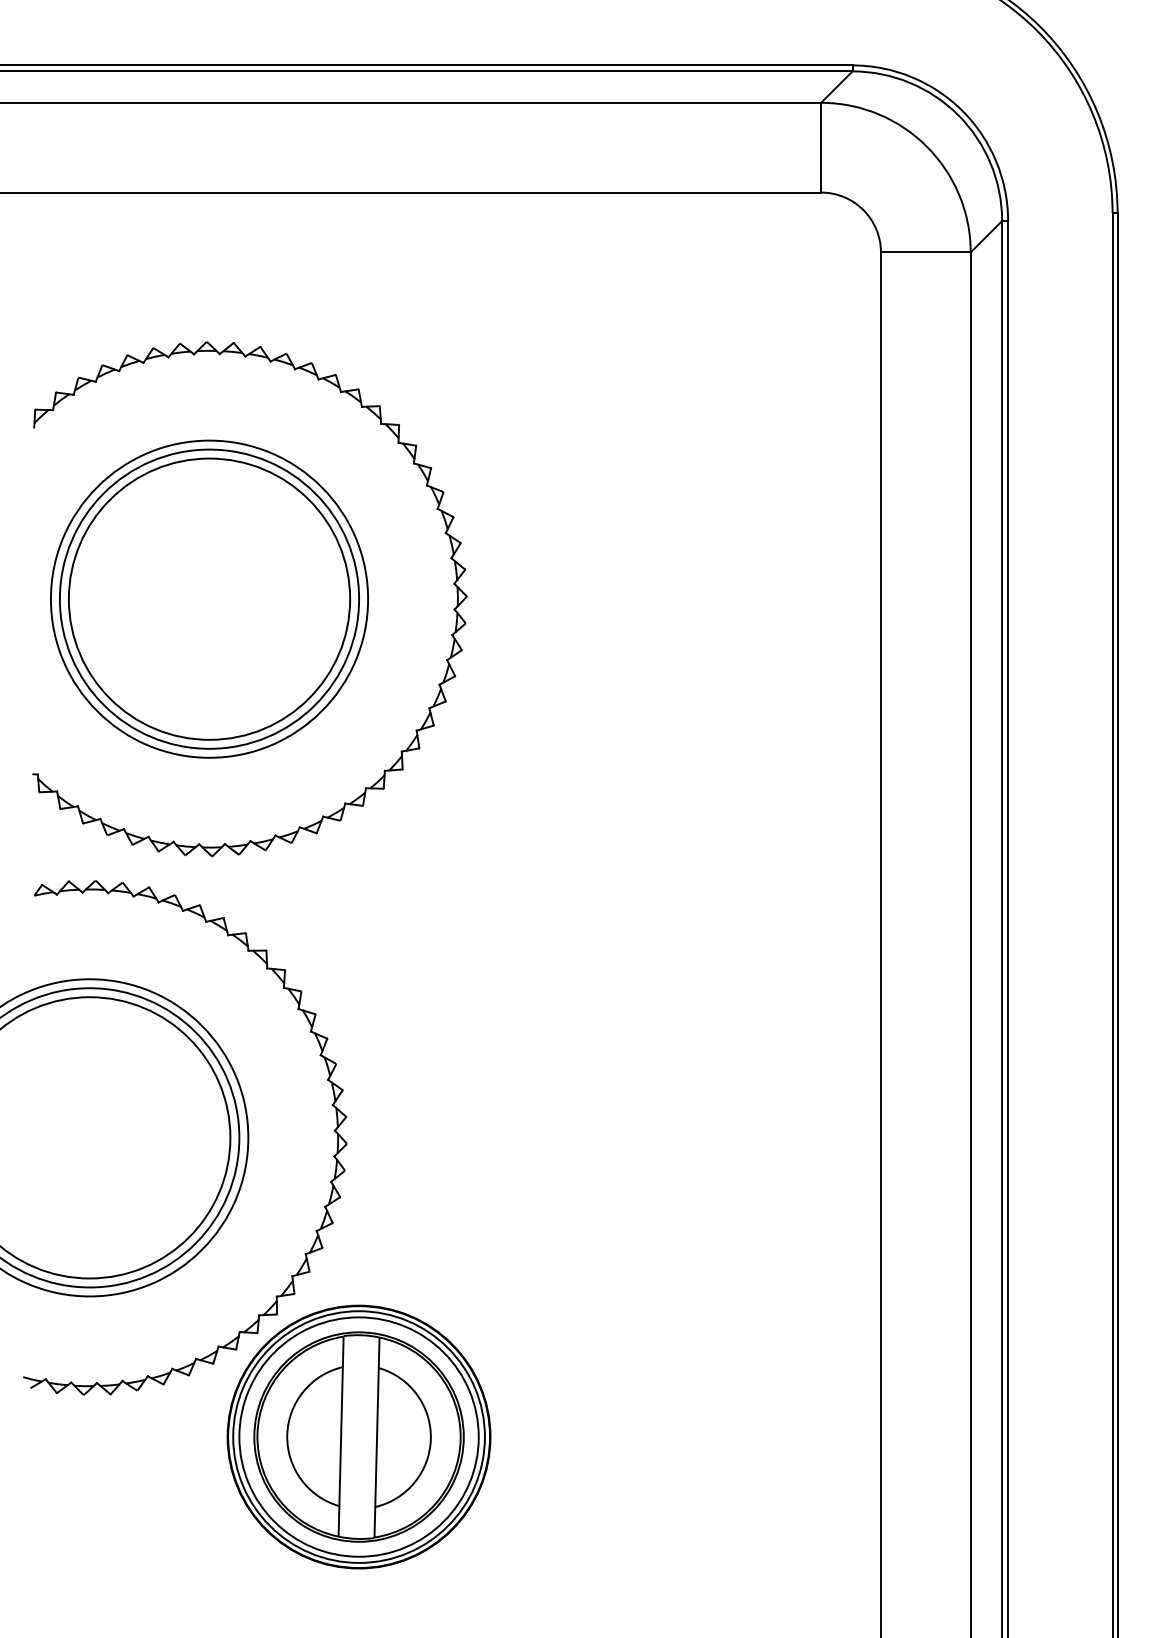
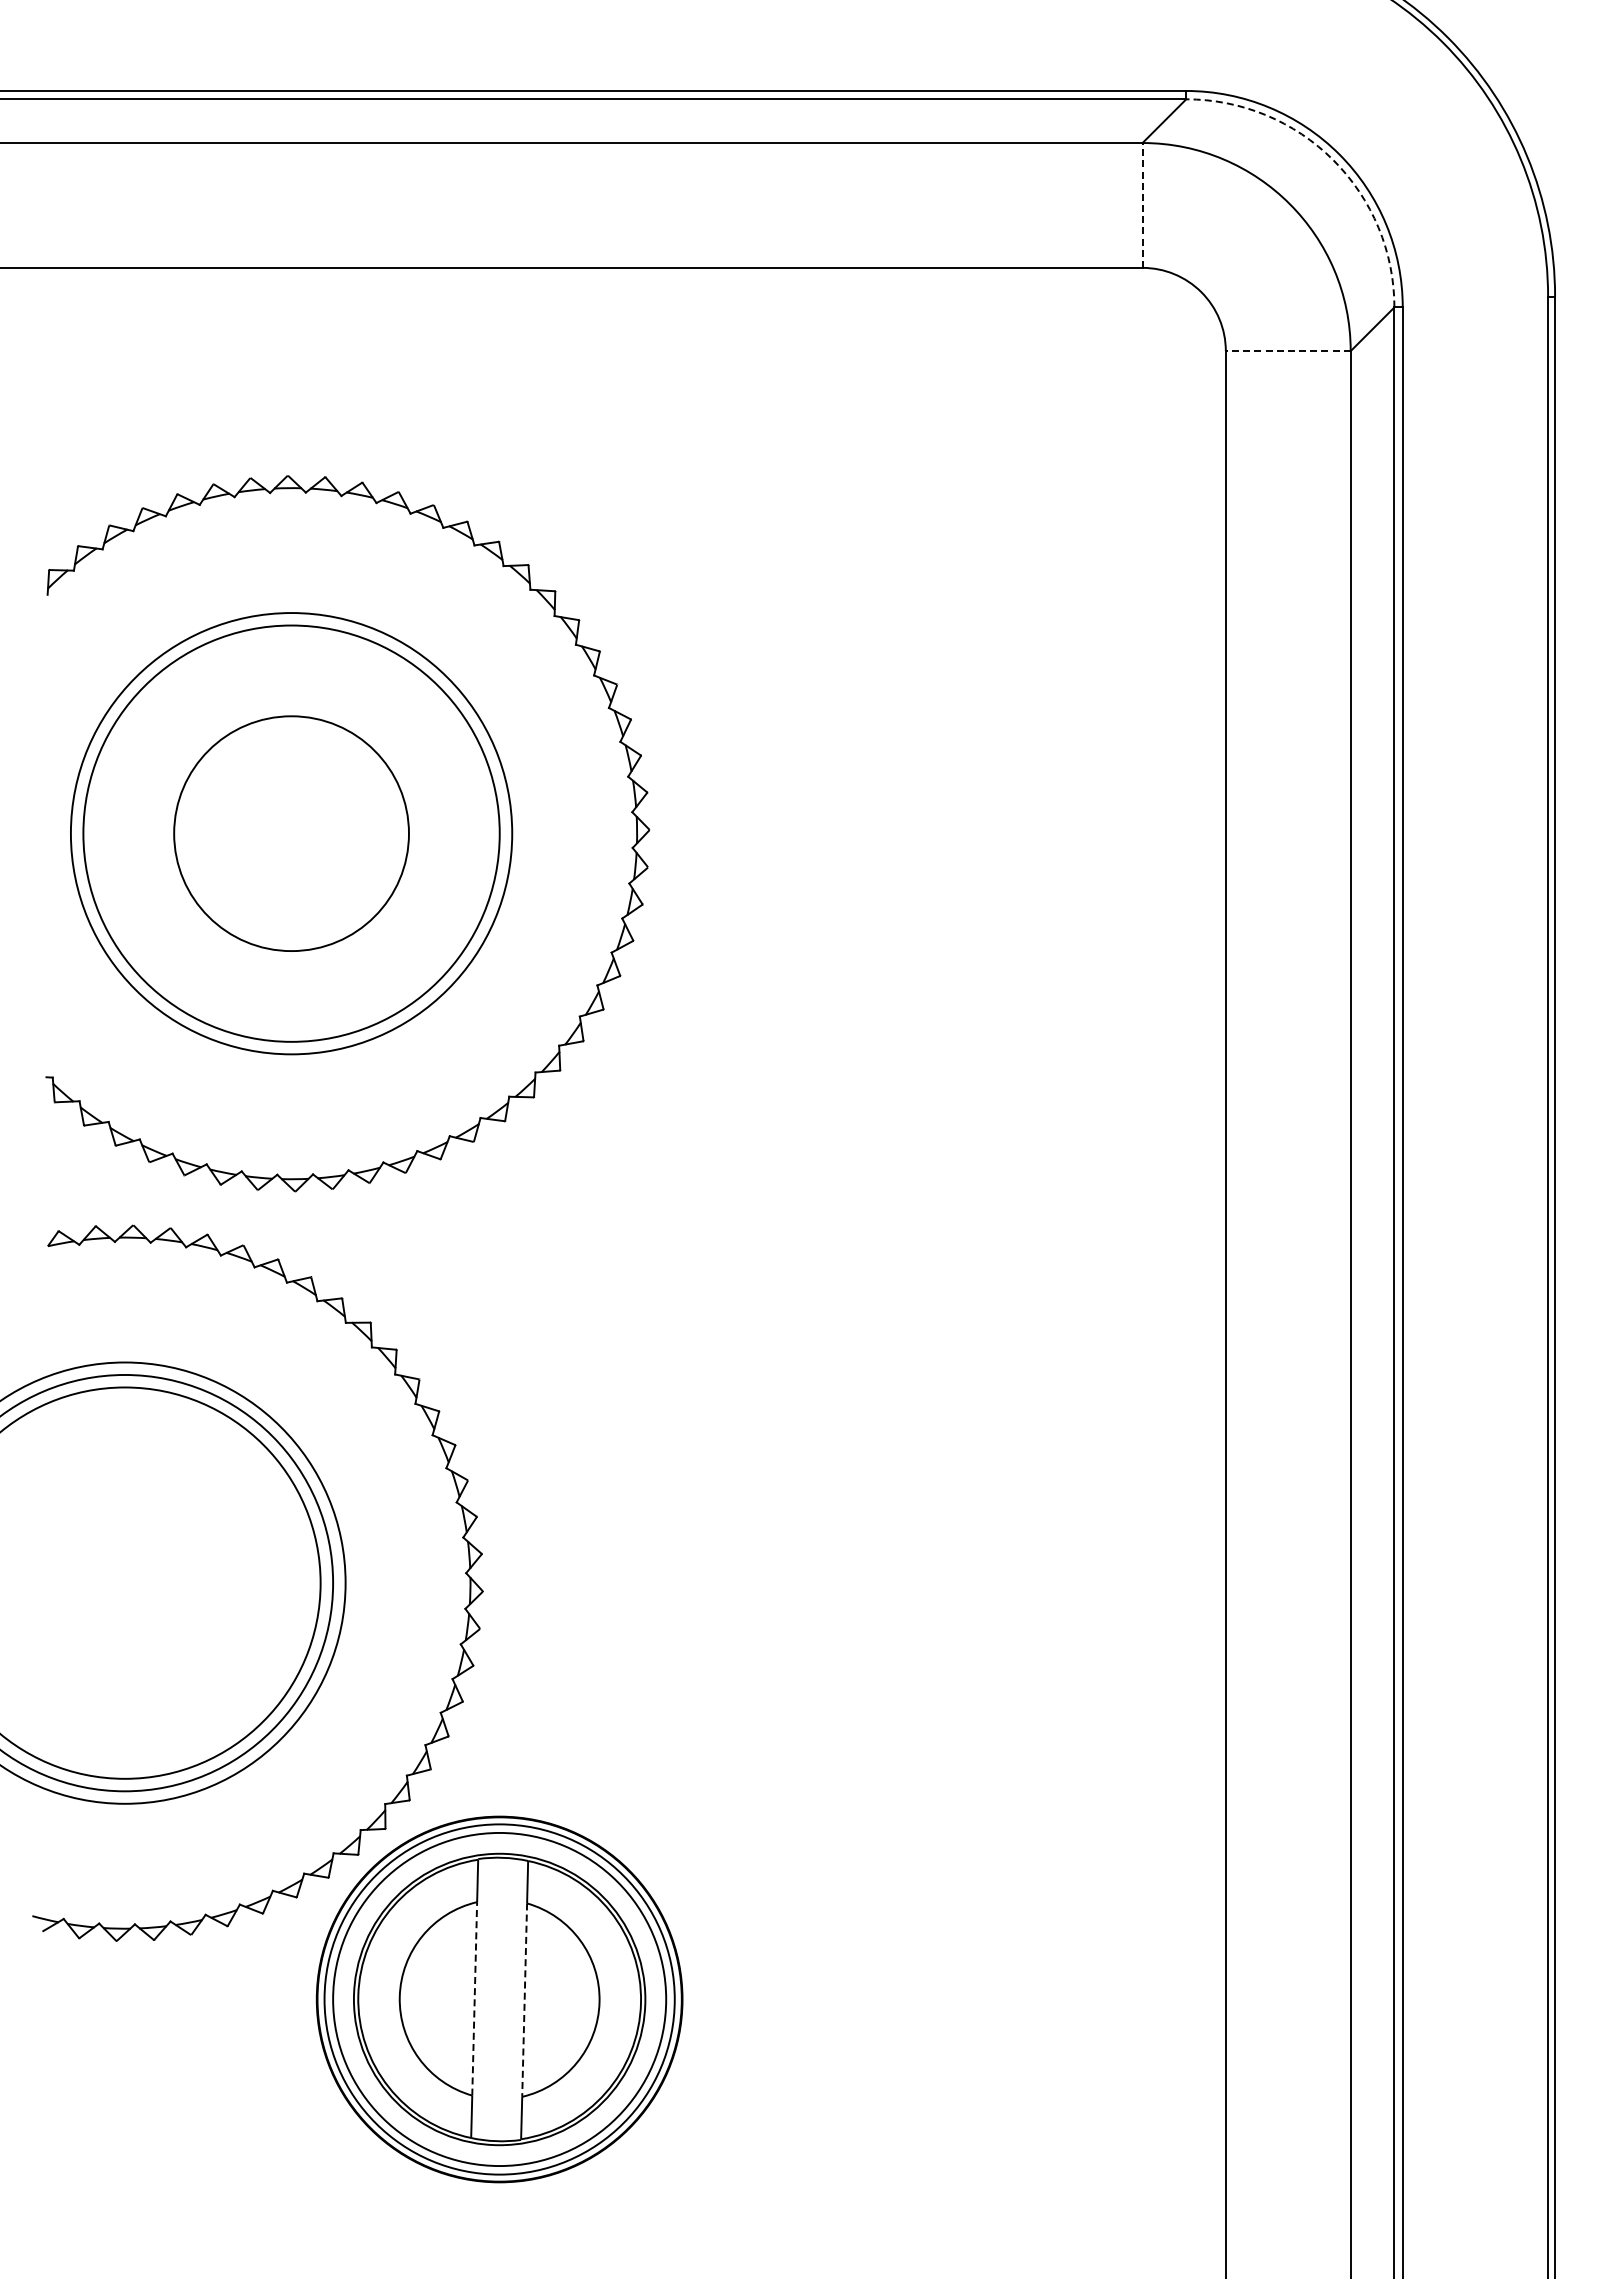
arc: (958, 115) -> (1333, 160), solid -> dashed
line: (821, 147) -> (1142, 204), solid -> dashed
line: (925, 252) -> (1287, 351), solid -> dashed
circle: (209, 599) -> (291, 833), size x0.6
line: (340, 1436) -> (474, 1998), solid -> dashed
line: (376, 1437) -> (524, 2000), solid -> dashed

